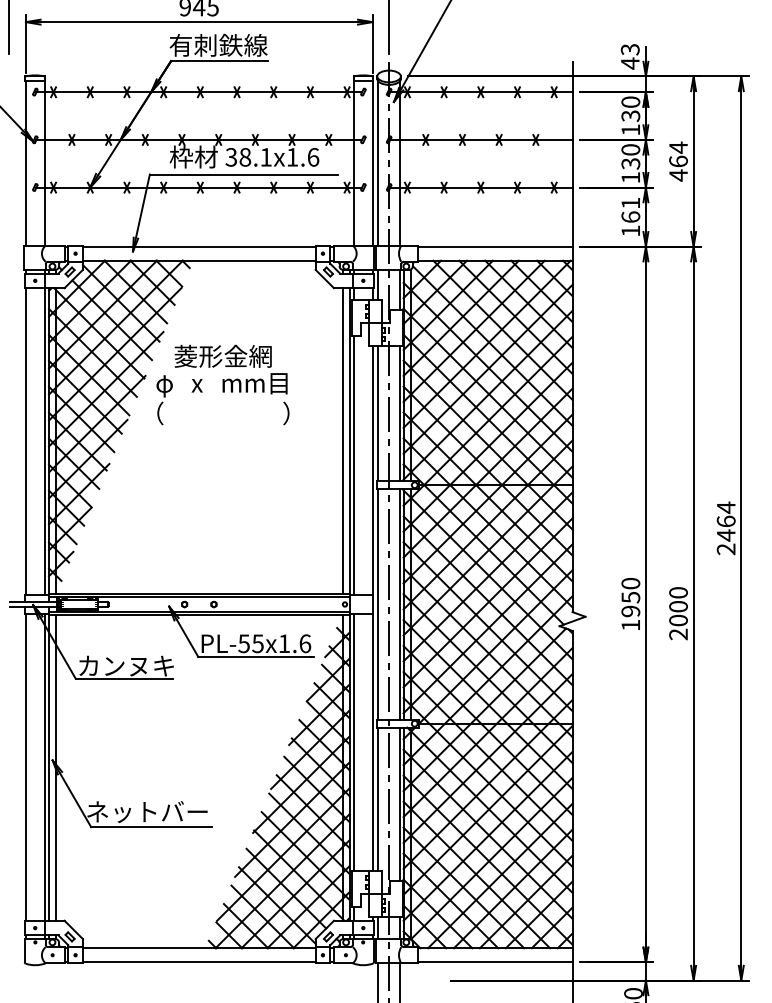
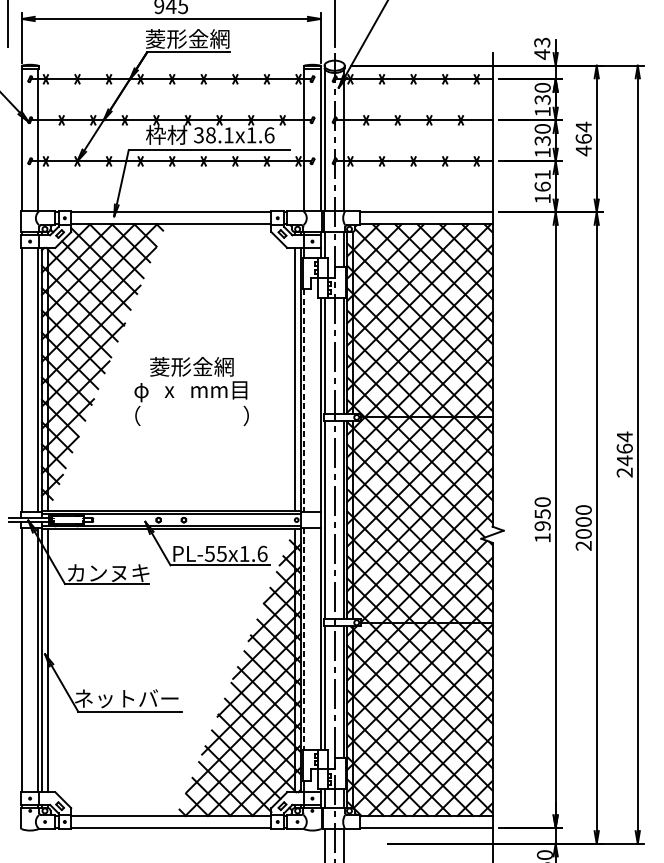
text: (218, 44) -> (187, 38), 有刺鉄線 -> 菱形金網
text: (222, 384) -> (191, 391), moved
line: (354, 466) -> (304, 401), solid -> dashed
line: (354, 742) -> (304, 638), solid -> dashed

